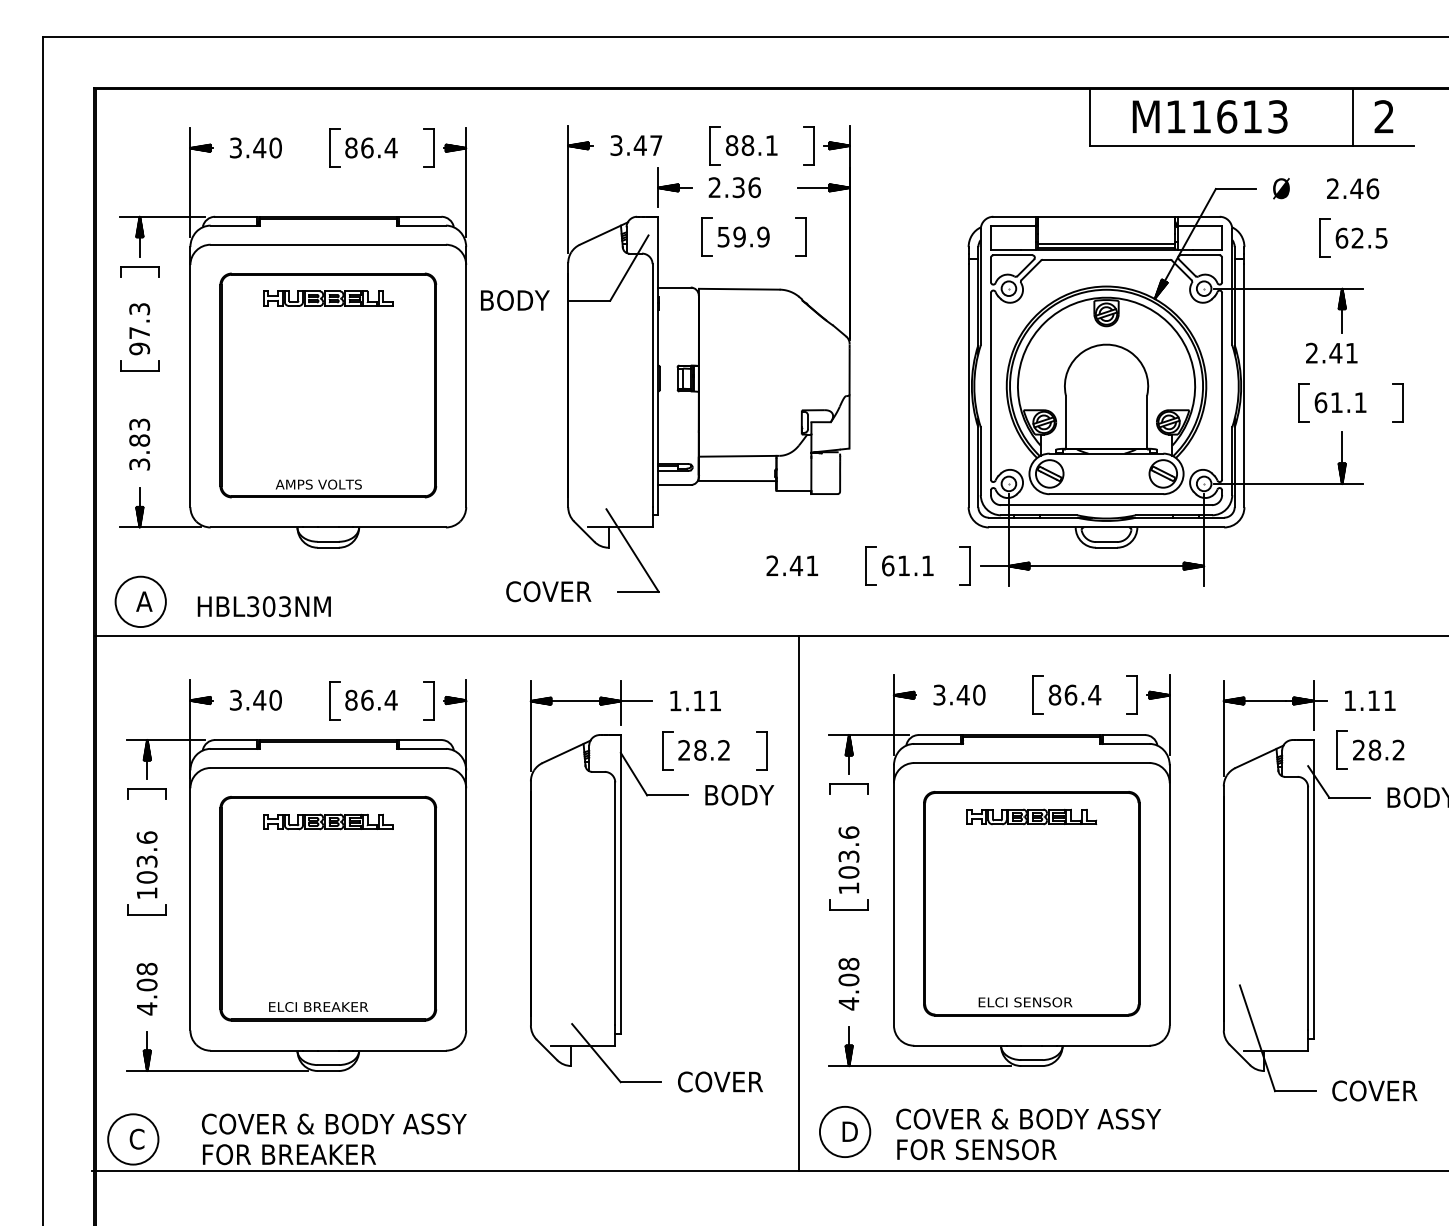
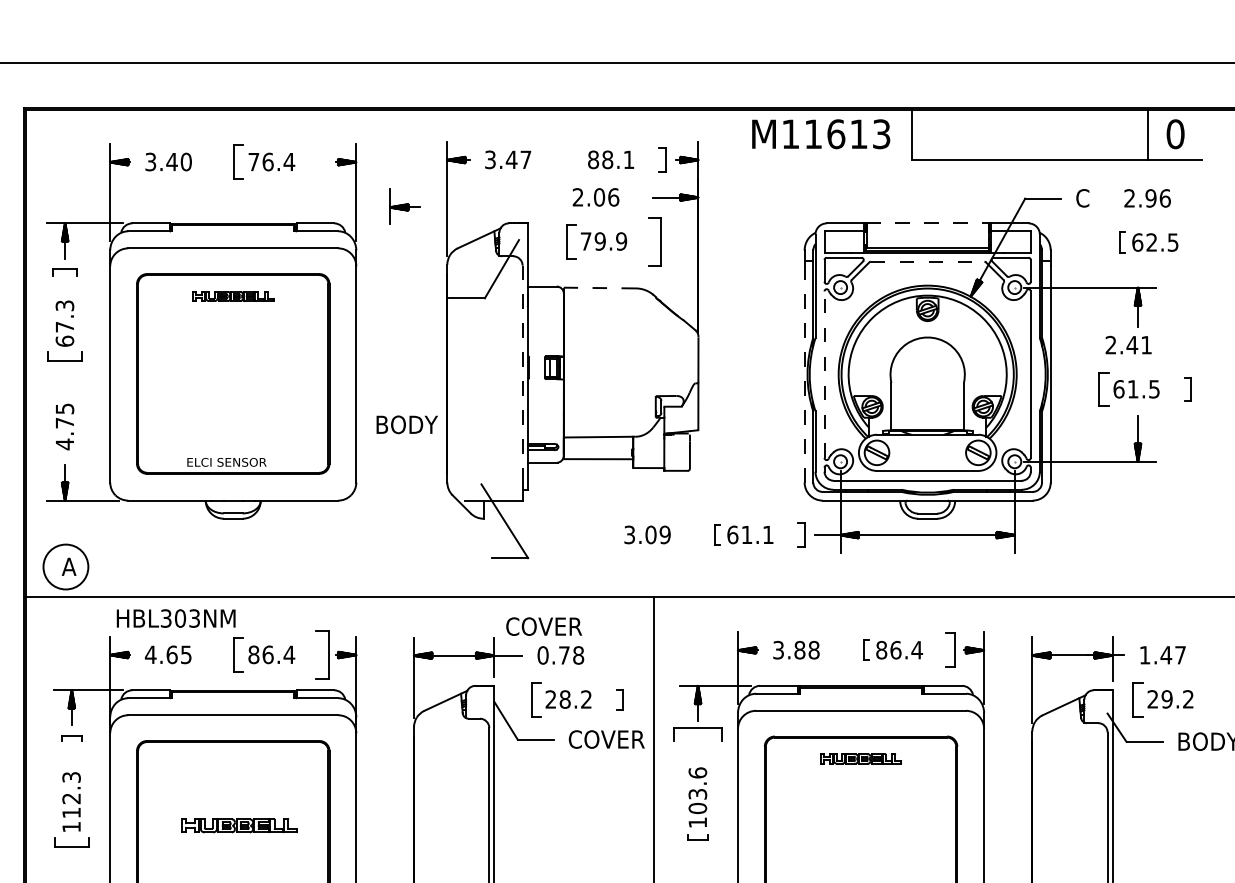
text: (1209, 116) -> (820, 133), moved
text: (1384, 116) -> (1175, 133), 2 -> 0
part: (714, 145) -> (577, 159), removed
part: (808, 145) -> (661, 159), size x0.7
text: (351, 147) -> (253, 161), 86.4 -> 76.4
part: (428, 147) -> (322, 161), removed
part: (674, 187) -> (404, 207), moved
text: (738, 187) -> (599, 197), 2.36 -> 2.06
text: (1281, 188) -> (1083, 198), Ø -> C
text: (1356, 188) -> (1150, 198), 2.46 -> 2.96
line: (1106, 216) -> (927, 223), solid -> dashed
part: (800, 236) -> (654, 241), size x1.4
text: (723, 237) -> (585, 241), 59.9 -> 79.9
part: (1324, 237) -> (1122, 241), size x0.6
line: (1106, 259) -> (927, 261), solid -> dashed
part: (139, 271) -> (64, 272), size x0.7
line: (738, 289) -> (599, 288), solid -> dashed
part: (328, 298) -> (233, 296), size x0.7
text: (515, 300) -> (407, 424), moved
text: (139, 348) -> (64, 340), 97.3 -> 67.3
line: (652, 385) -> (522, 373), solid -> dashed
line: (968, 385) -> (804, 373), solid -> dashed
line: (990, 385) -> (824, 373), solid -> dashed
text: (1360, 402) -> (1154, 389), 61.1 -> 61.5
part: (1397, 402) -> (1187, 389), size x0.7
text: (139, 444) -> (64, 426), 3.83 -> 4.75
text: (320, 484) -> (226, 462), AMPS VOLTS -> ELCI SENSOR
text: (792, 565) -> (647, 534), 2.41 -> 3.09
part: (870, 565) -> (717, 534), size x0.6
part: (964, 565) -> (800, 534), size x0.7
text: (548, 591) -> (543, 626), moved
text: (263, 606) -> (175, 618), moved
text: (970, 694) -> (806, 649), 3.40 -> 3.88
part: (1037, 694) -> (866, 649), size x0.6
text: (255, 699) -> (168, 654), 3.40 -> 4.65
part: (428, 700) -> (322, 655), size x1.4
text: (695, 700) -> (560, 655), 1.11 -> 0.78
text: (1381, 700) -> (1173, 655), 1.11 -> 1.47
part: (761, 750) -> (619, 699), size x0.6
text: (1374, 750) -> (1166, 699), 28.2 -> 29.2
part: (848, 788) -> (697, 733), size x1.4
part: (146, 793) -> (71, 738), size x0.6
text: (746, 794) -> (606, 738), BODY -> COVER
part: (1031, 816) -> (860, 758), size x0.7
part: (328, 821) -> (239, 825), moved
text: (146, 857) -> (71, 795), 103.6 -> 112.3
part: (848, 904) -> (697, 837), size x0.6

